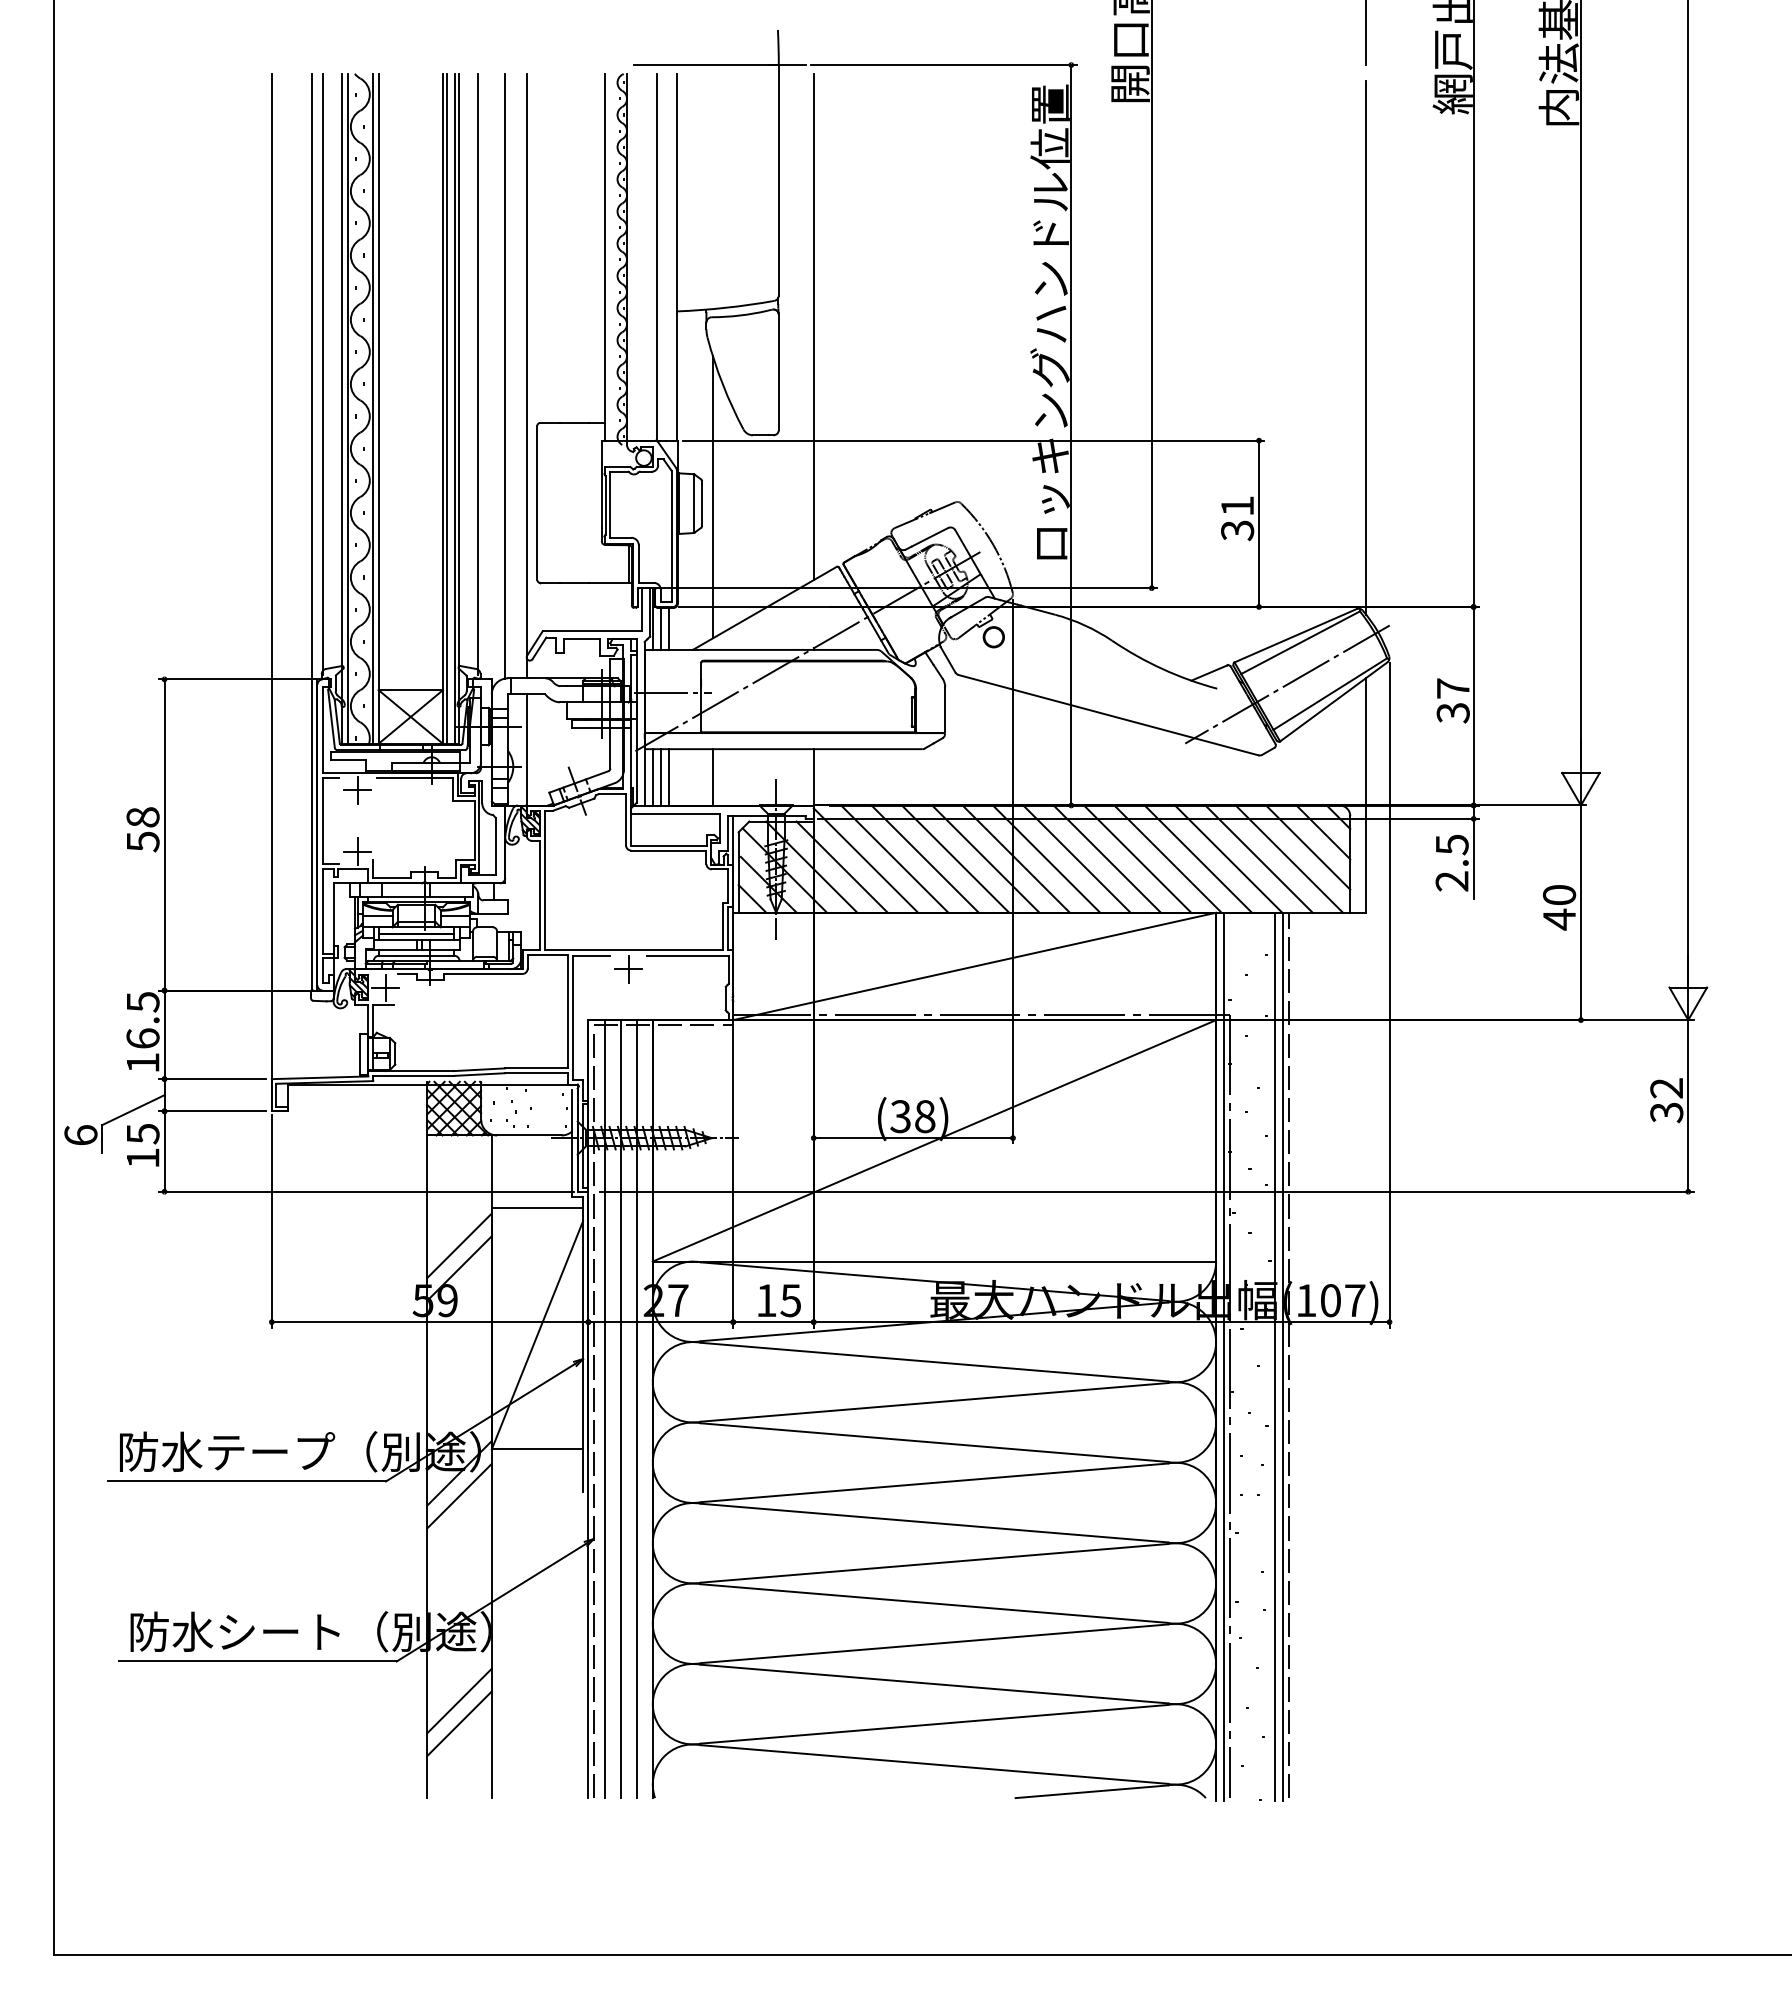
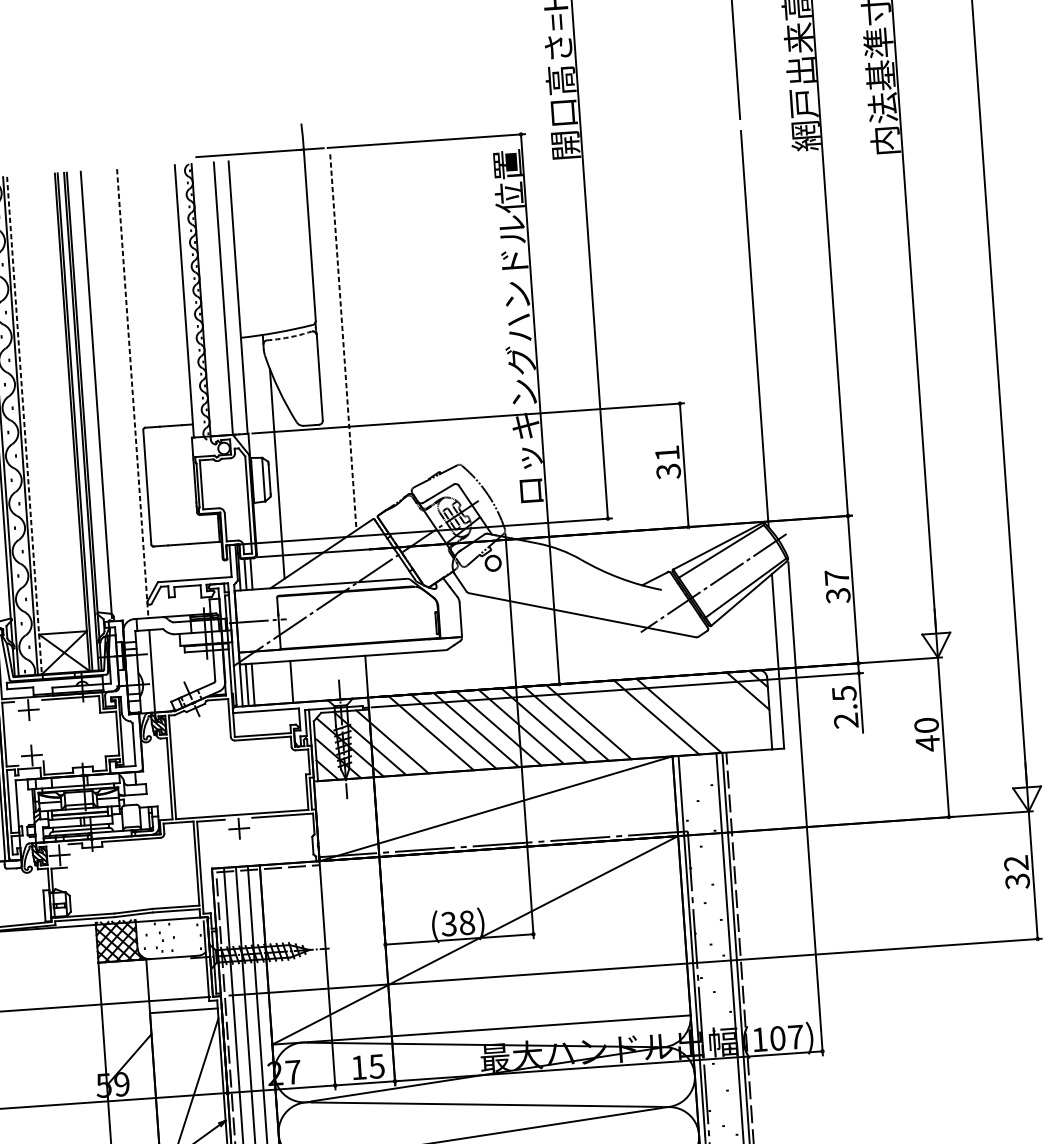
arc: (740, 315) -> (288, 337), solid -> dashed
line: (813, 327) -> (343, 342), solid -> dashed
line: (505, 375) -> (116, 394), removed
line: (526, 376) -> (132, 393), solid -> dashed
line: (378, 408) -> (24, 425), solid -> dashed
line: (668, 777) -> (258, 684), removed
line: (1308, 847) -> (737, 703), removed
line: (1137, 858) -> (611, 720), removed
line: (1167, 858) -> (633, 718), removed
line: (1258, 858) -> (701, 713), removed
line: (1289, 858) -> (724, 712), removed
line: (865, 860) -> (409, 735), removed
line: (459, 1245) -> (128, 1042), removed

